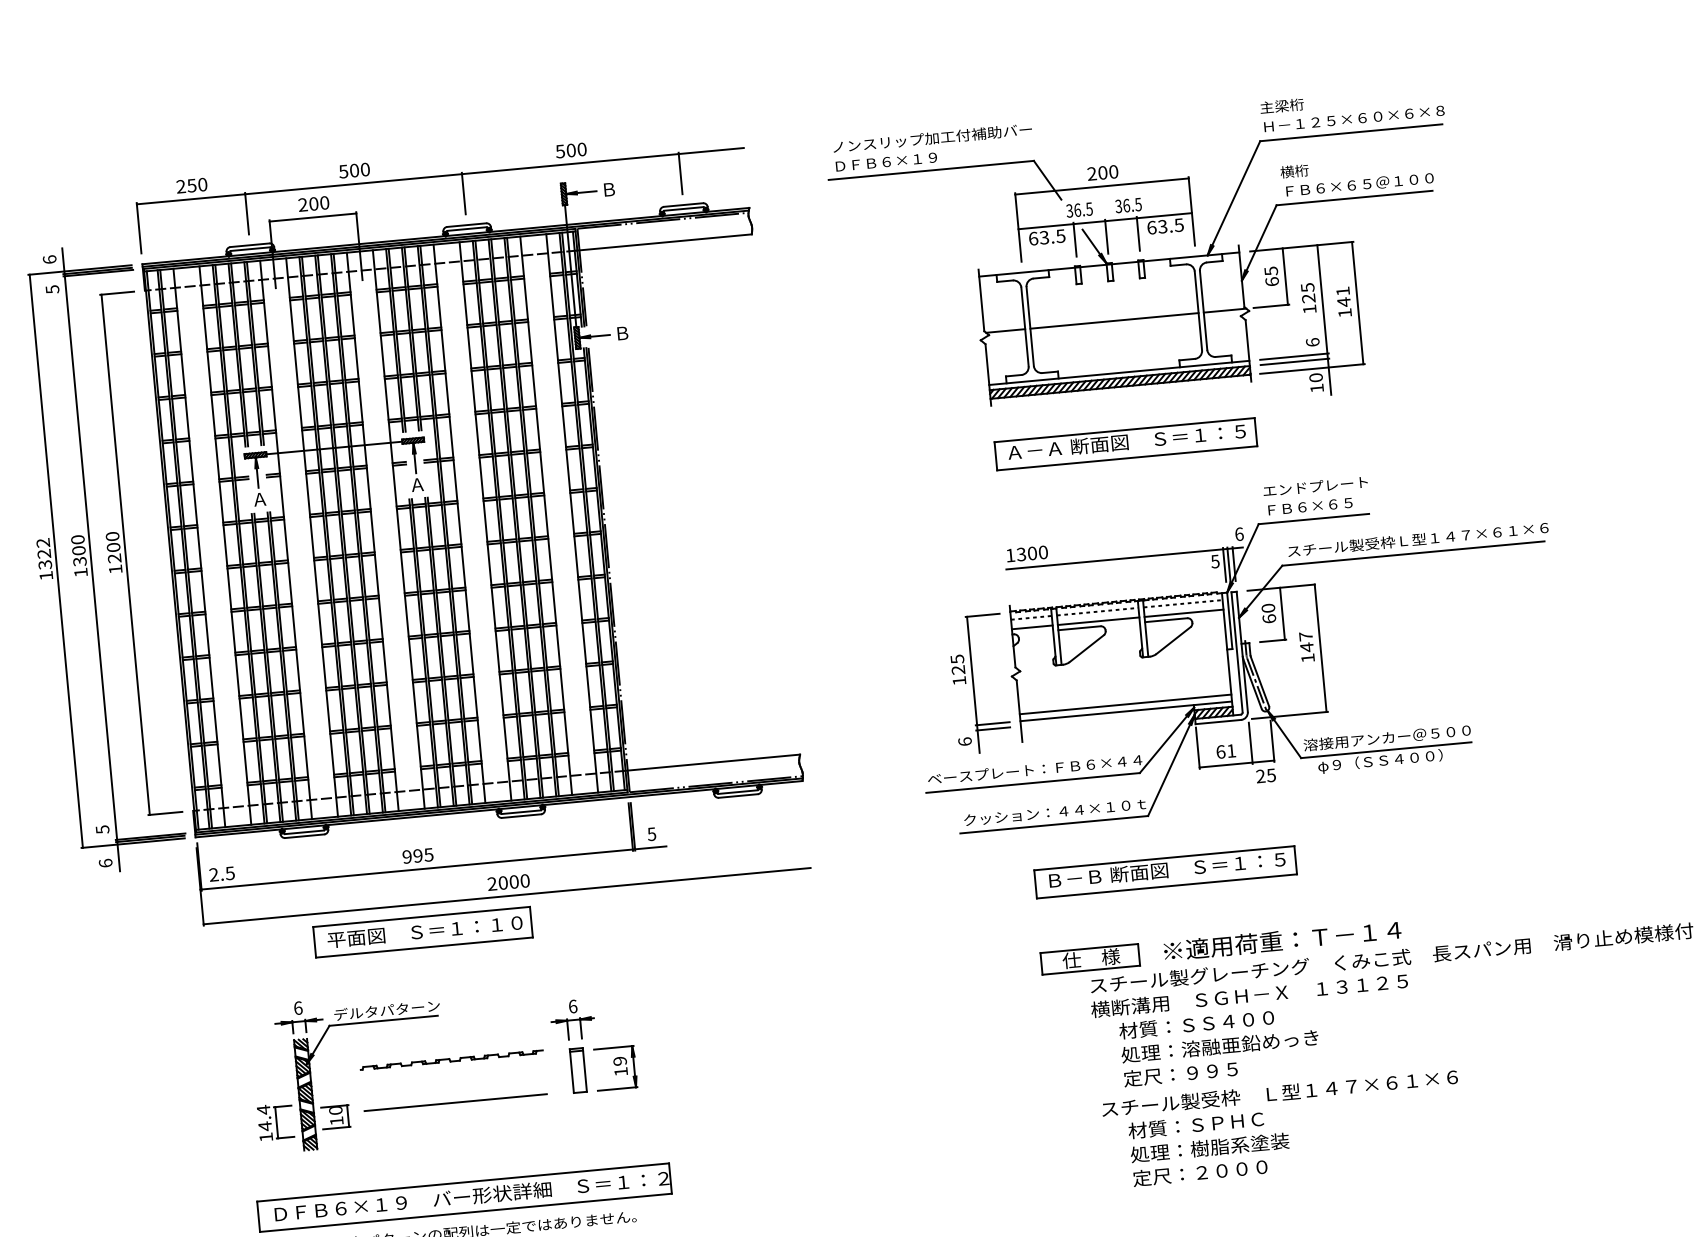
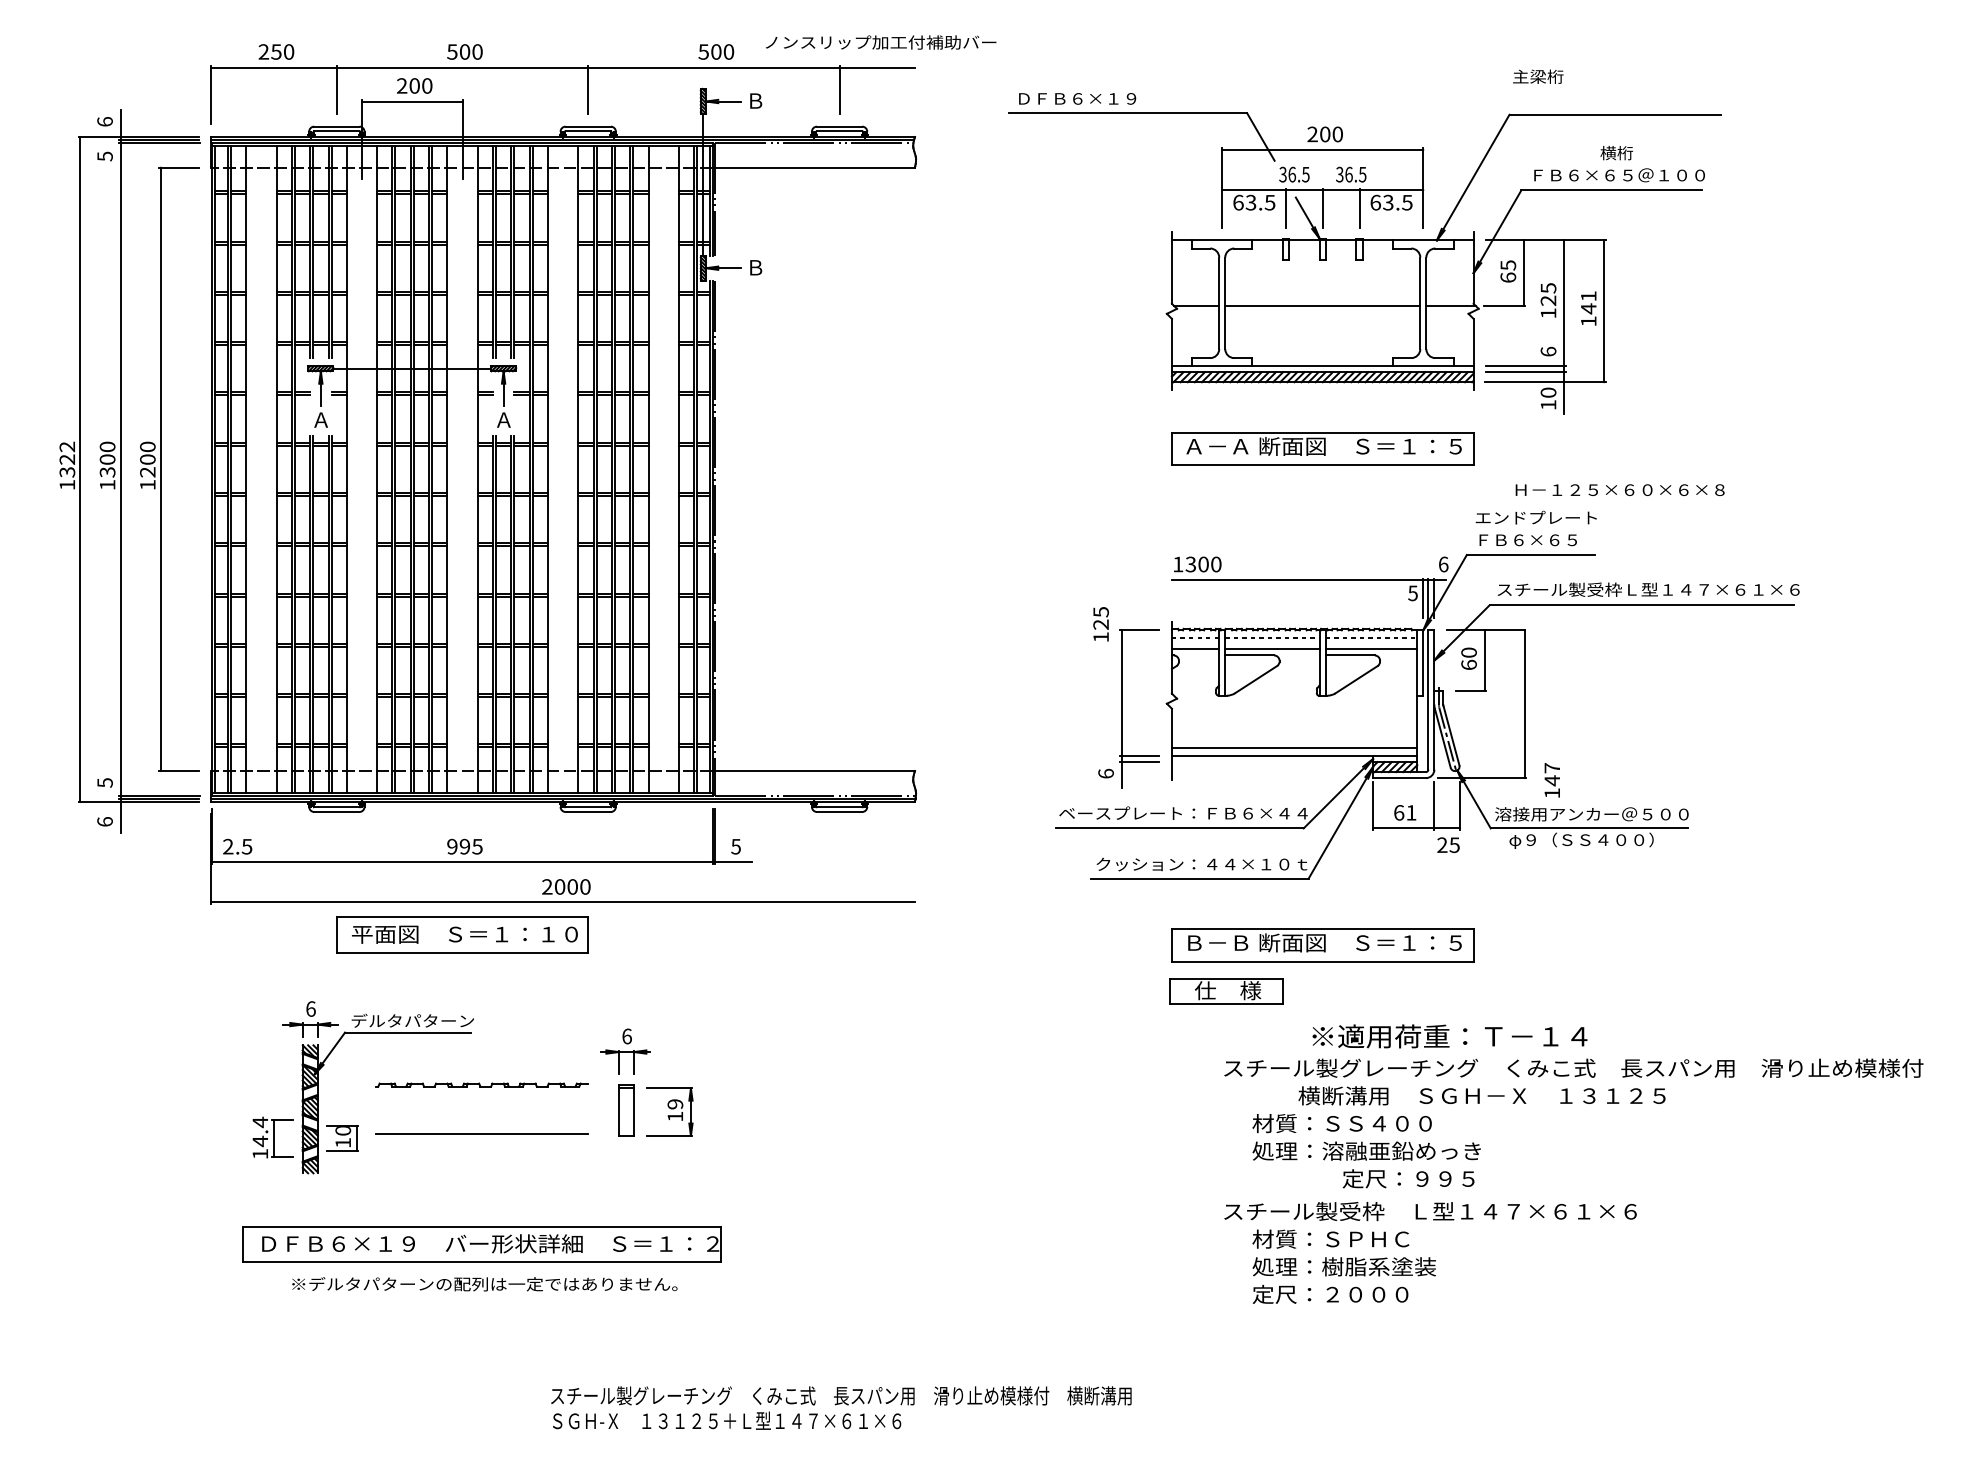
text: (1353, 118) -> (1619, 489), moved
text: (932, 138) -> (881, 42), moved
text: (1294, 171) -> (1616, 153), moved
text: (1306, 647) -> (1551, 780), moved
text: (957, 669) -> (1100, 624), moved
part: (1090, 959) -> (1226, 991), moved
text: (1248, 995) -> (1481, 1095), moved
text: (1180, 1073) -> (1408, 1178), moved

